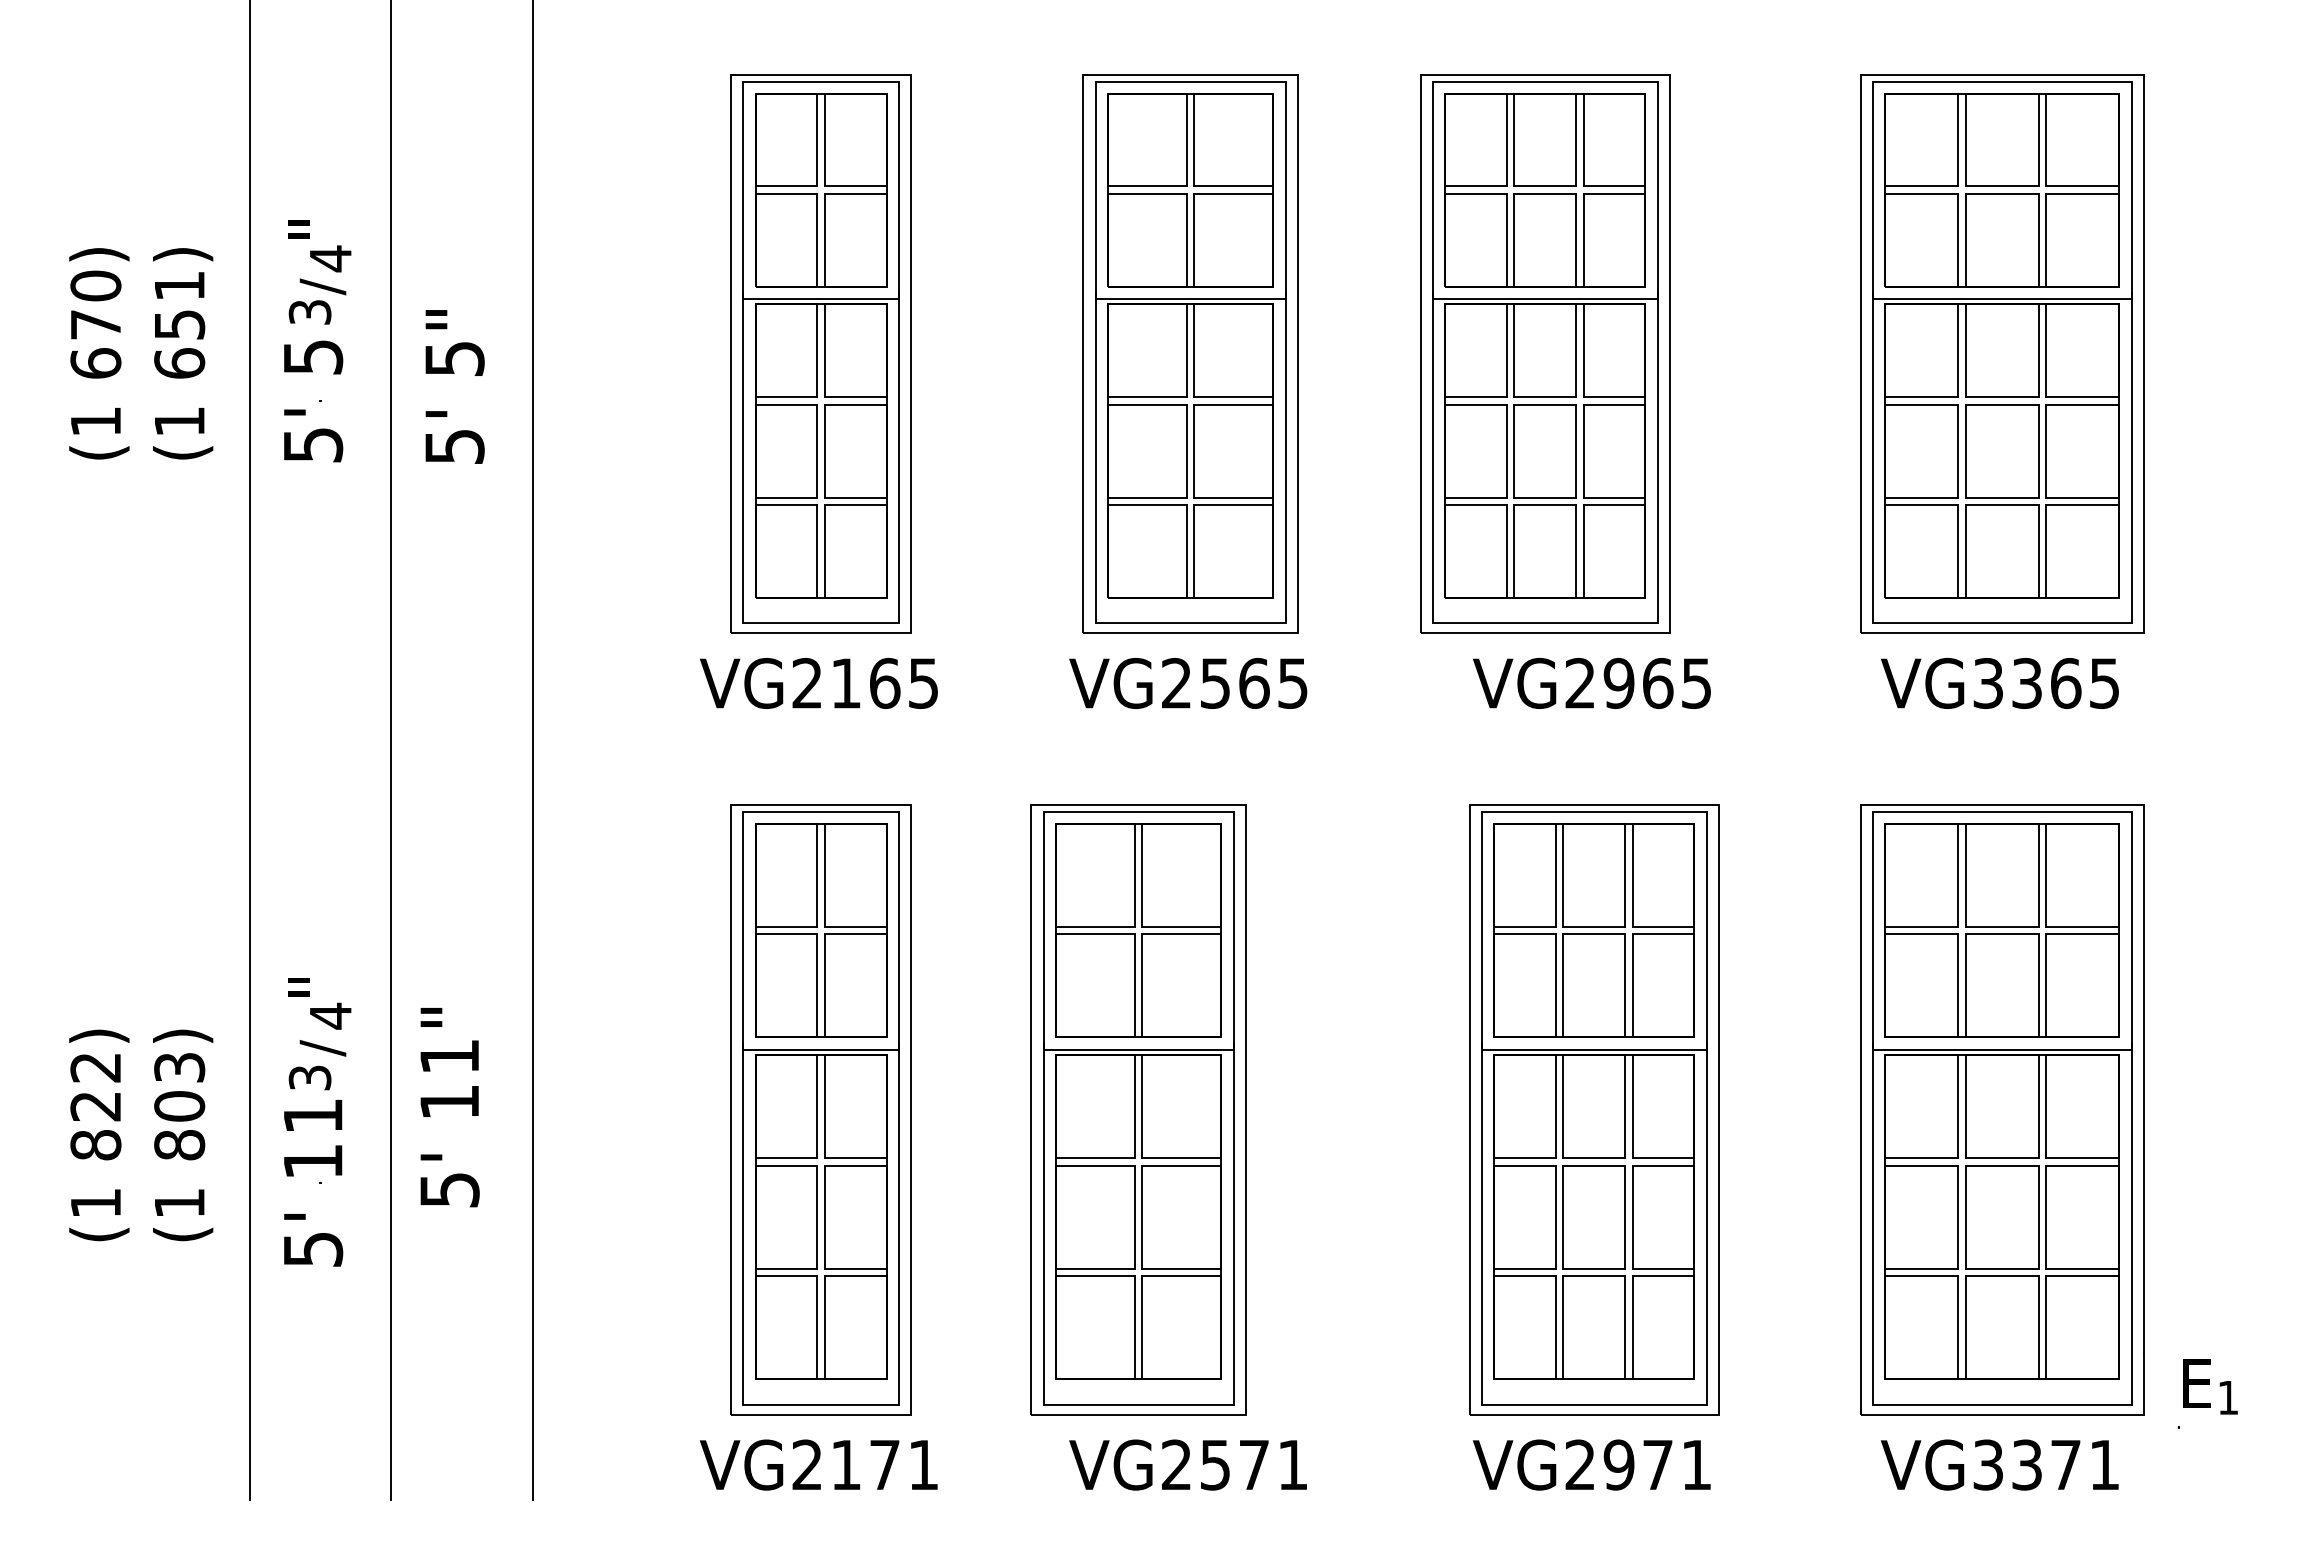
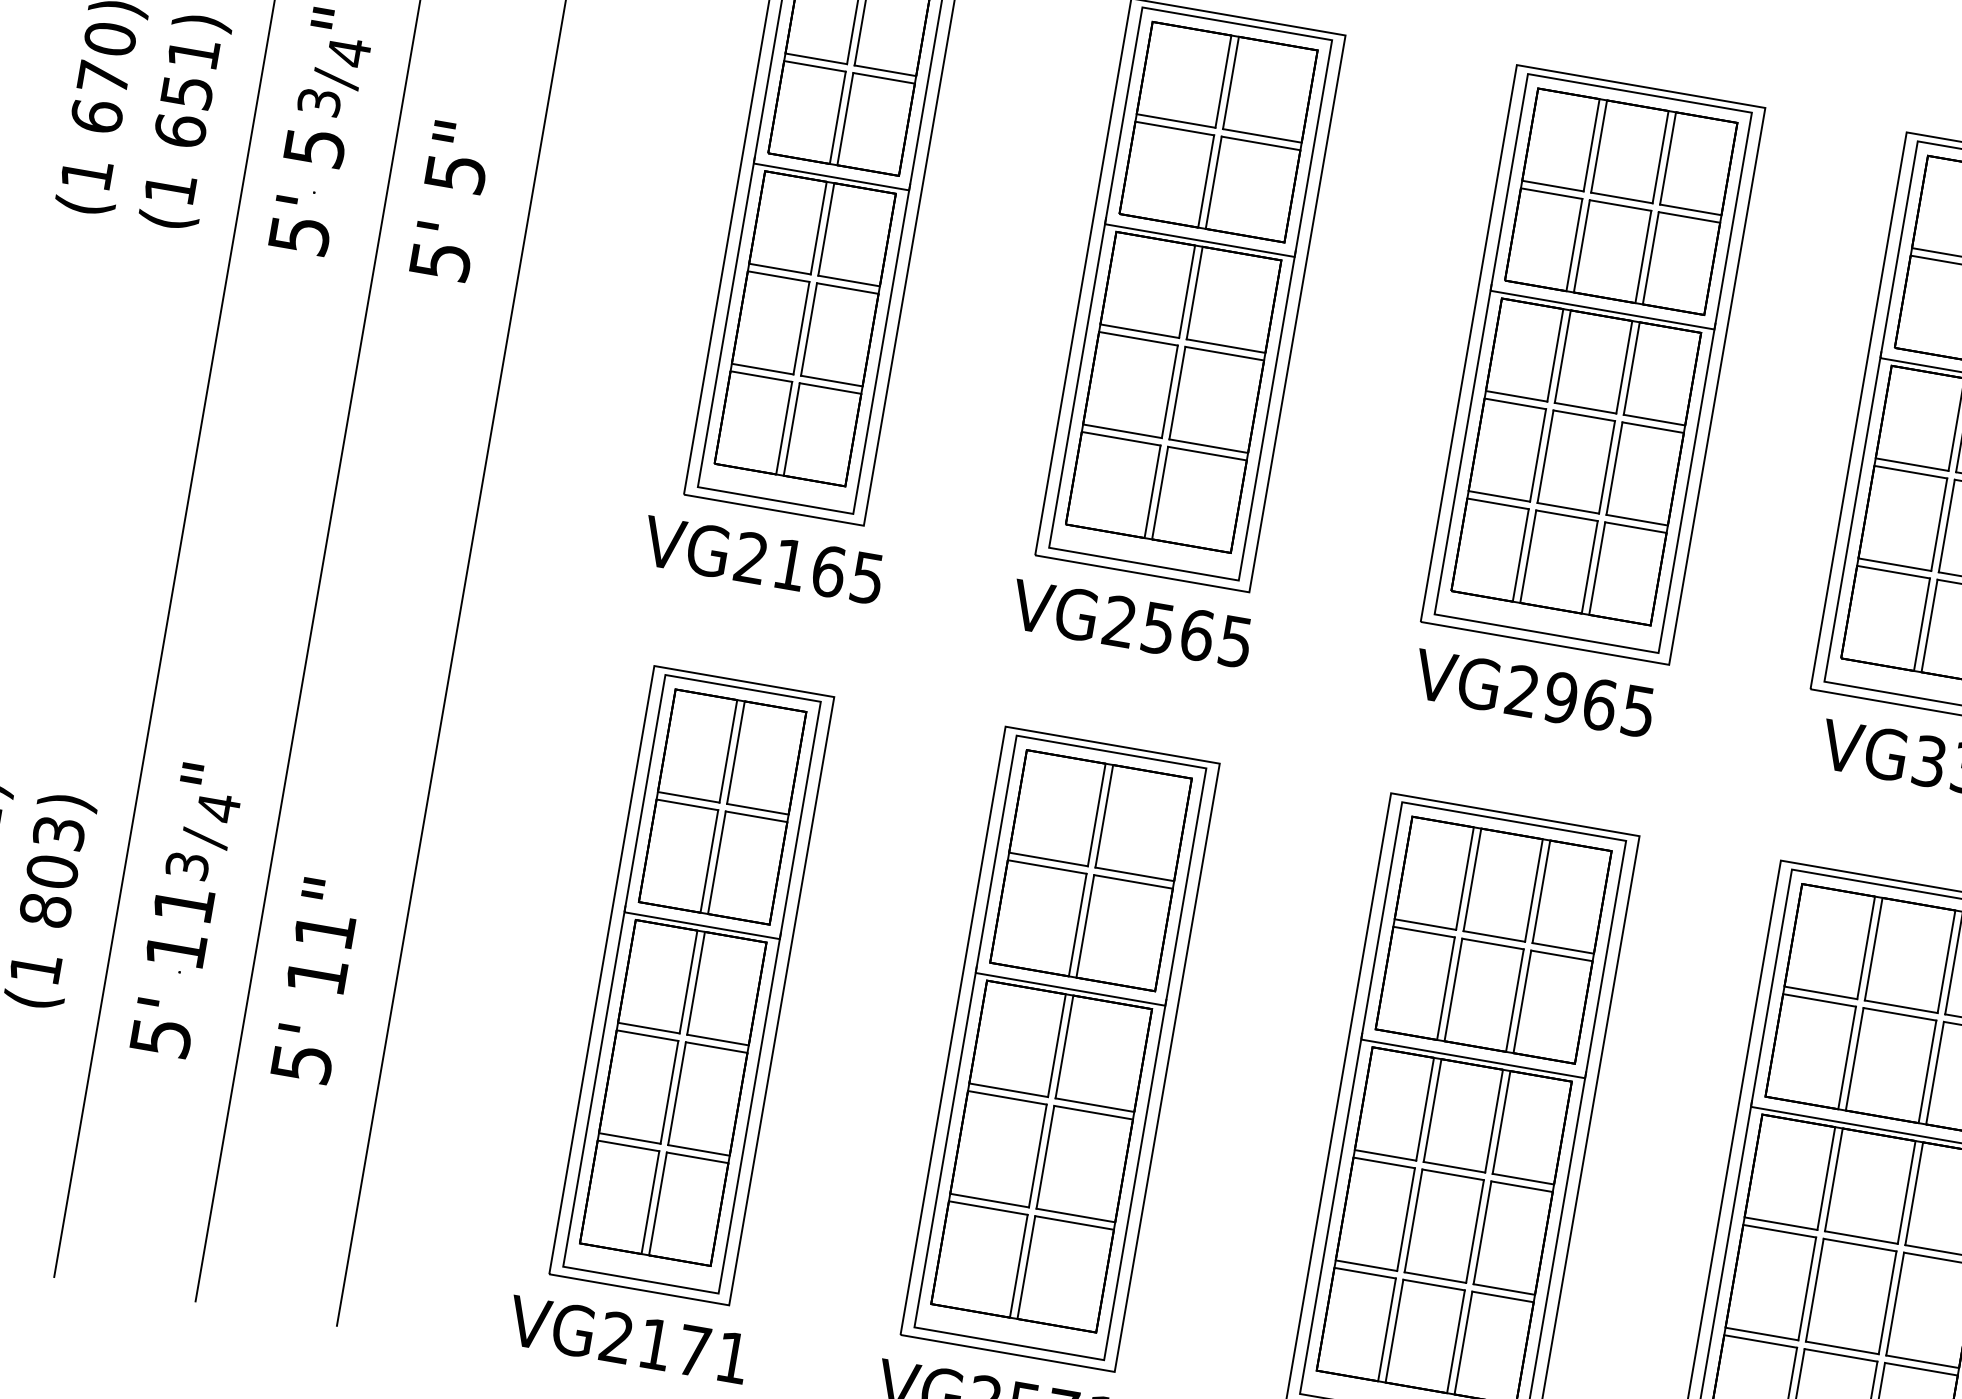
part: (1545, 353) -> (1593, 364), moved
text: (449, 1107) -> (315, 981), moved
part: (1138, 1109) -> (1060, 1049), moved

